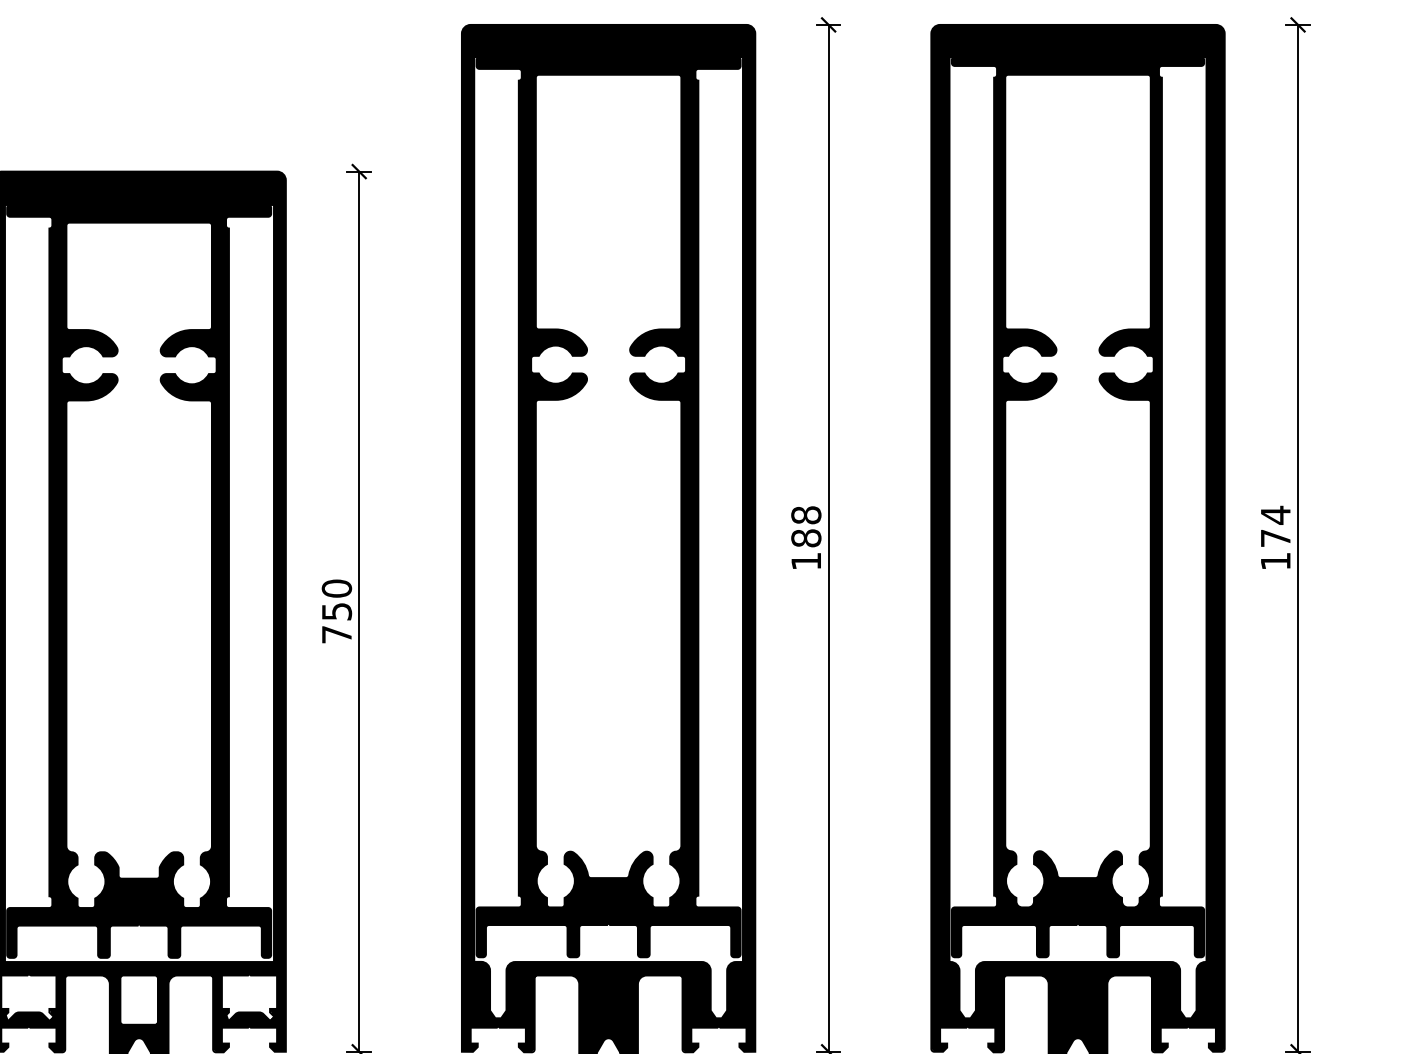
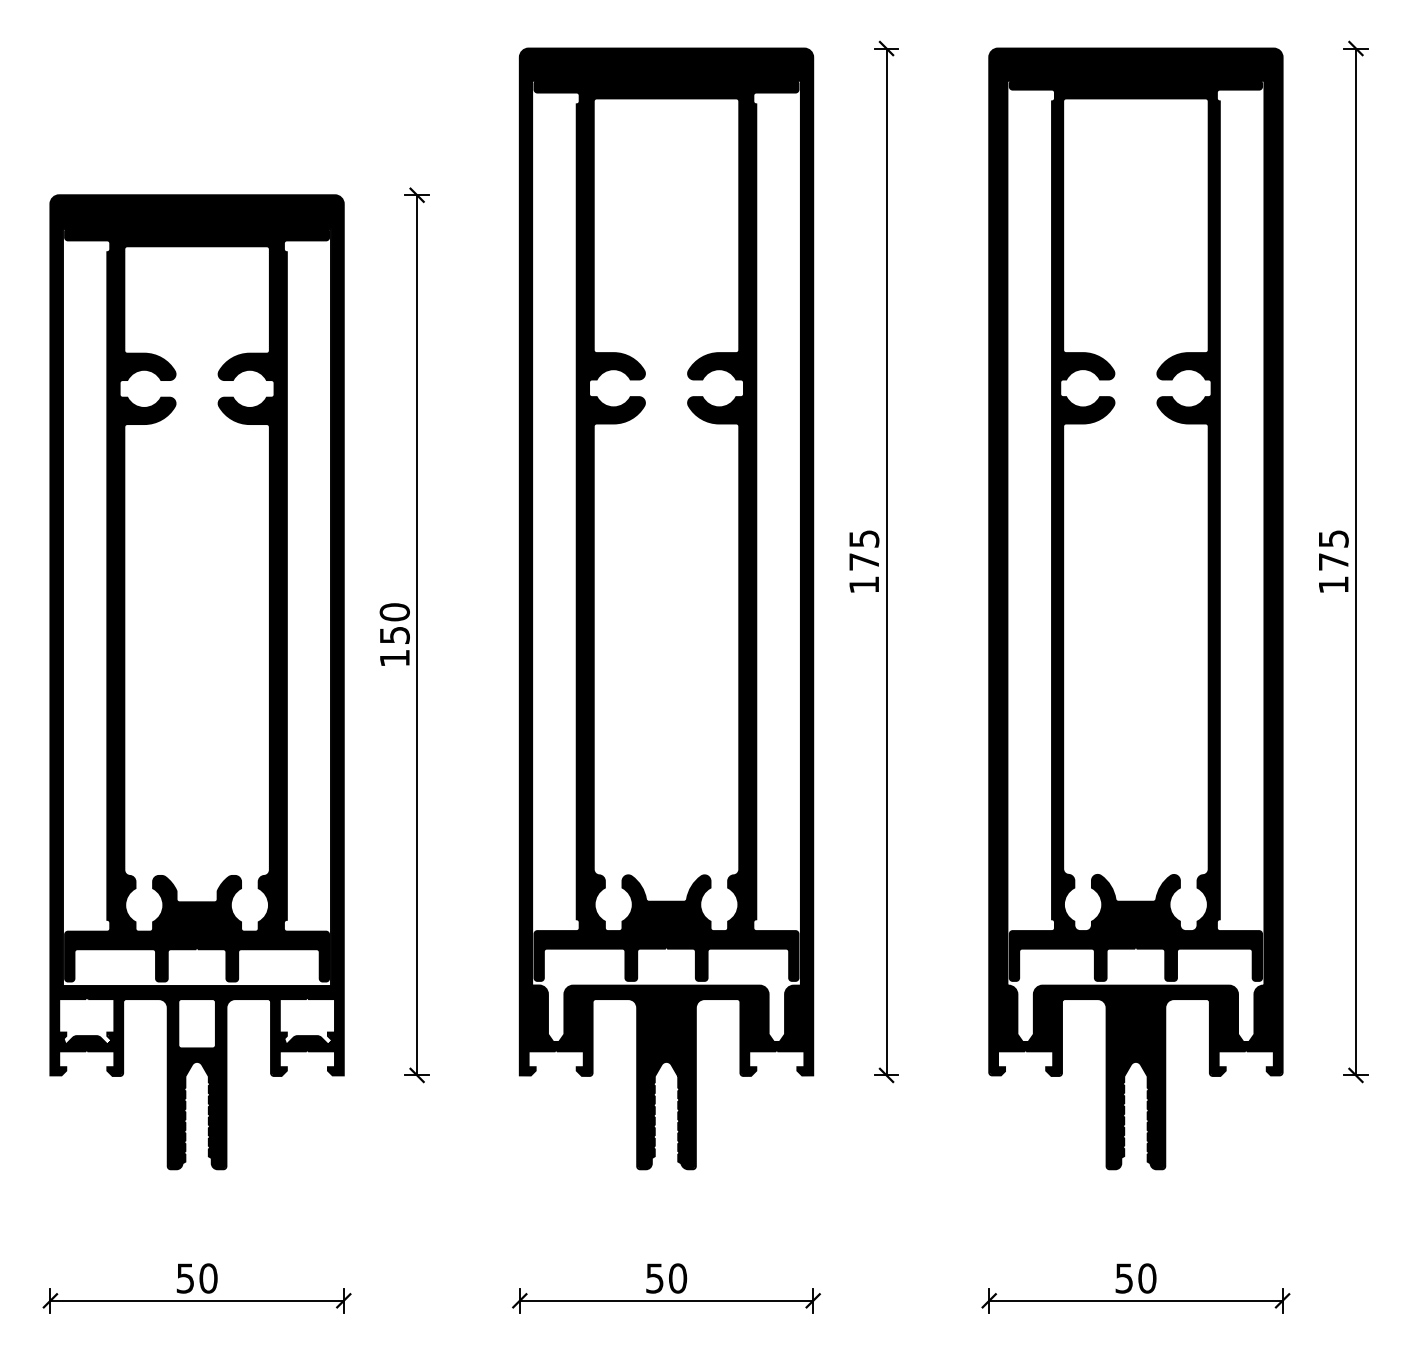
text: (1275, 514) -> (1333, 538), 174 -> 175
text: (806, 526) -> (864, 550), 188 -> 175
text: (336, 634) -> (394, 658), 750 -> 150

